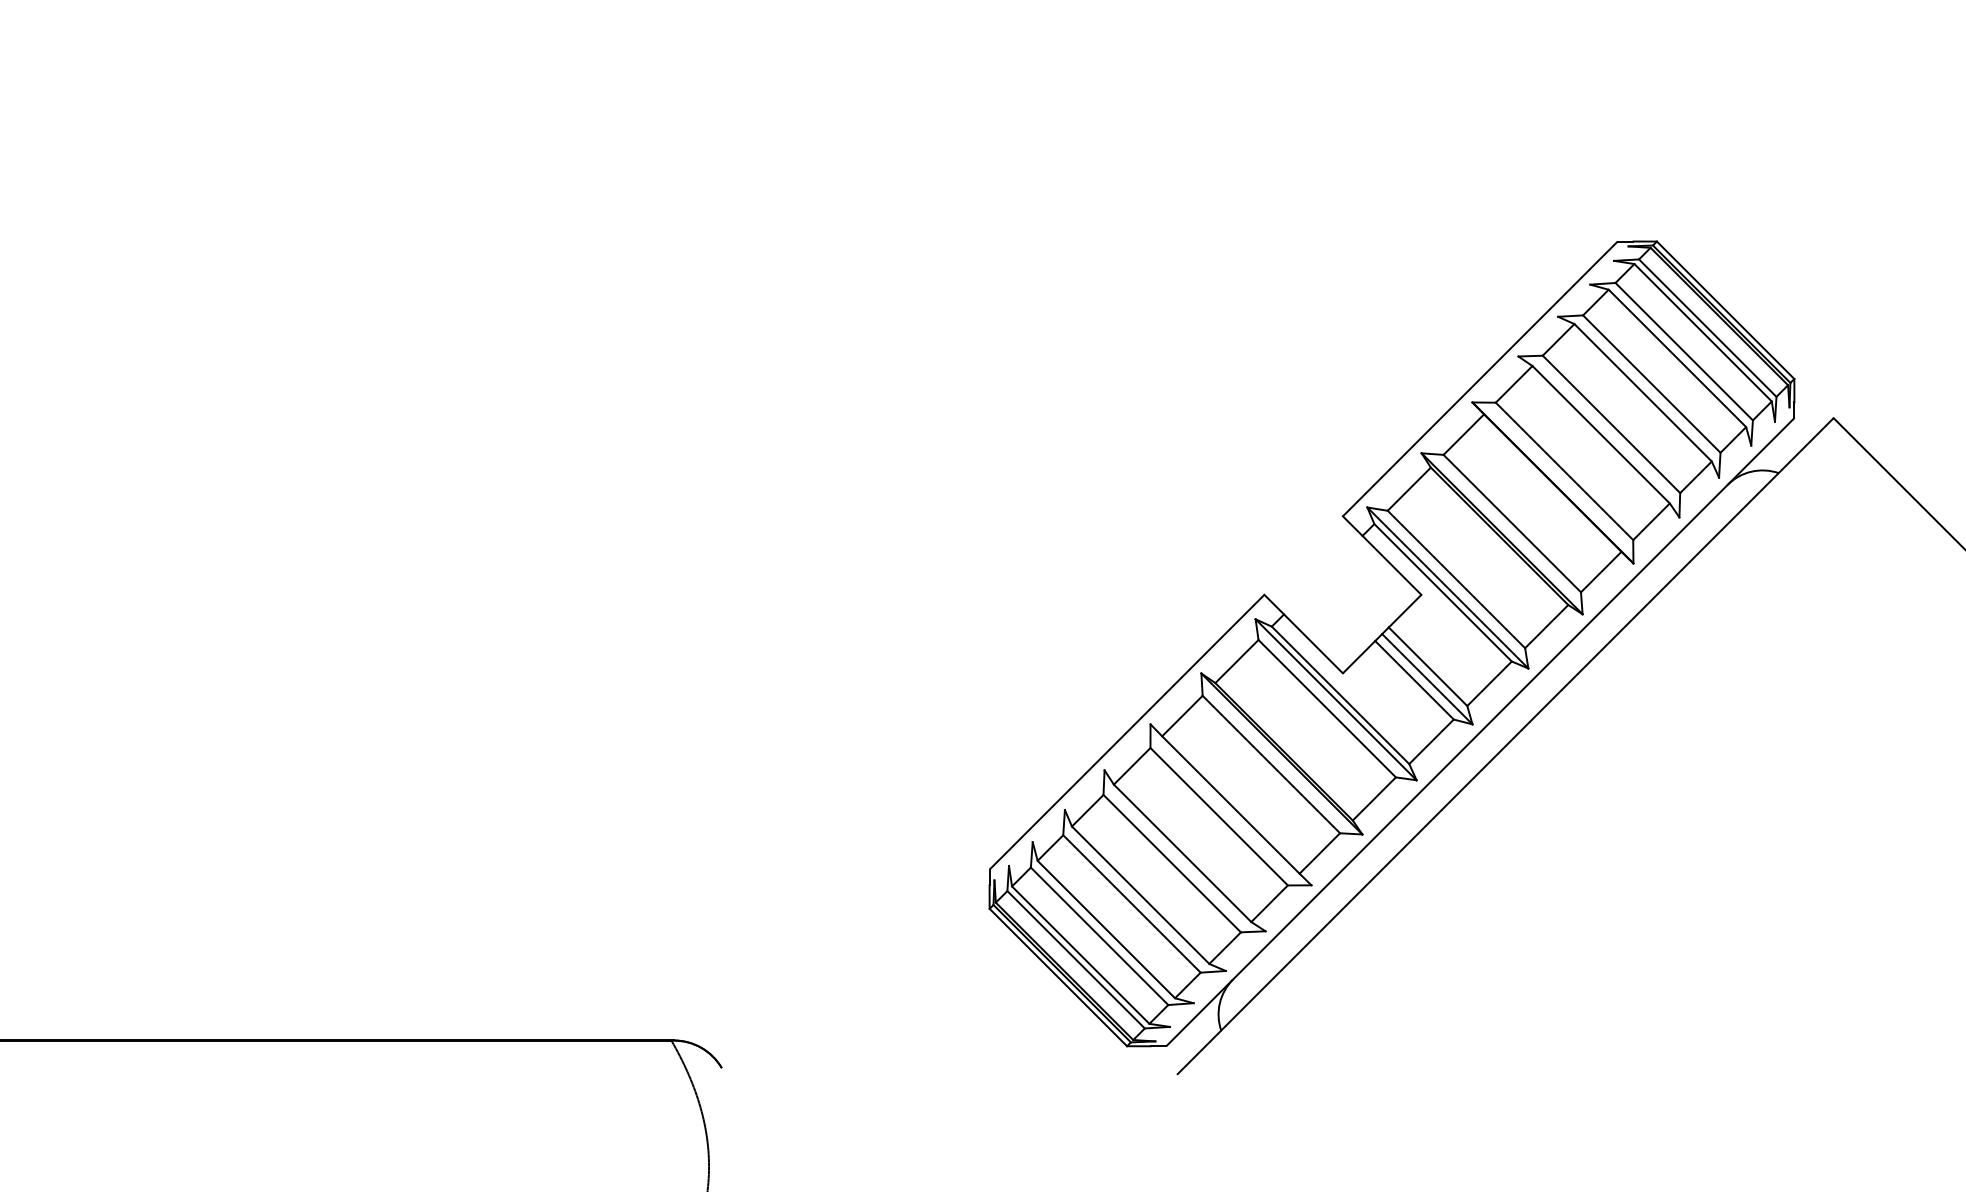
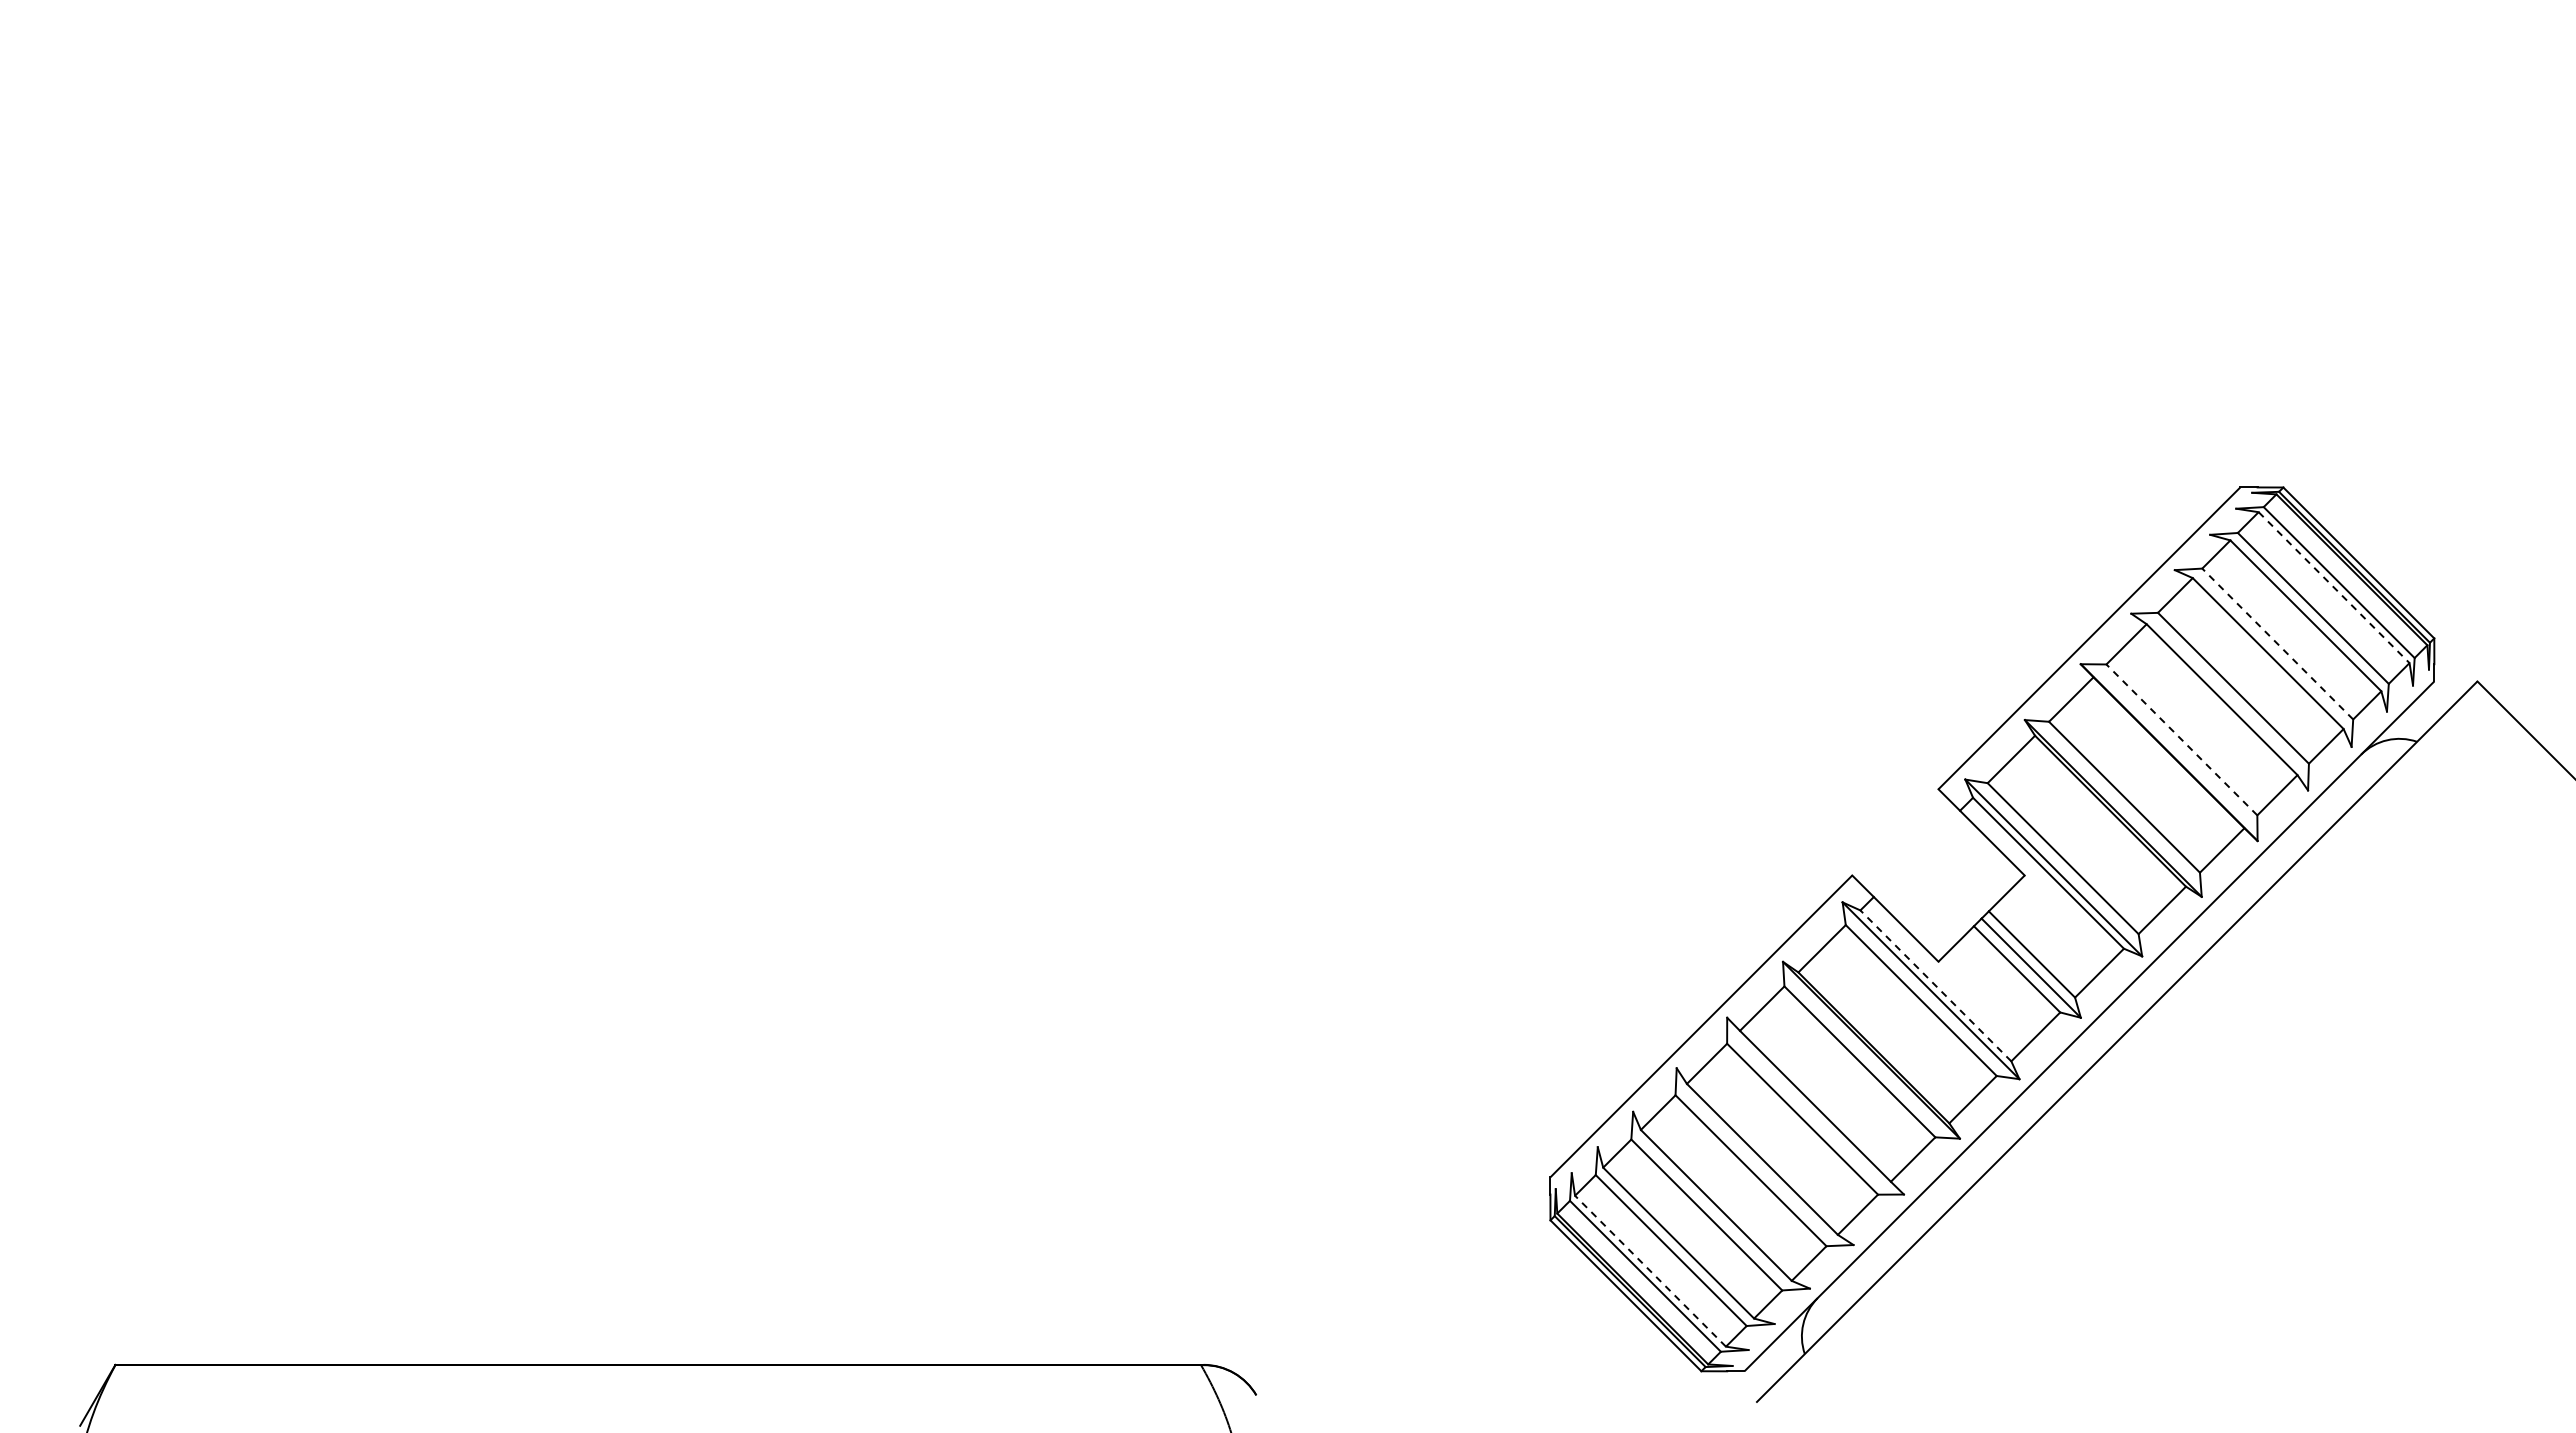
line: (1703, 332) -> (2334, 587), solid -> dashed
line: (1651, 384) -> (2277, 644), solid -> dashed
line: (1564, 471) -> (2181, 739), solid -> dashed
line: (1340, 694) -> (1935, 985), solid -> dashed
line: (1080, 955) -> (1650, 1271), solid -> dashed

